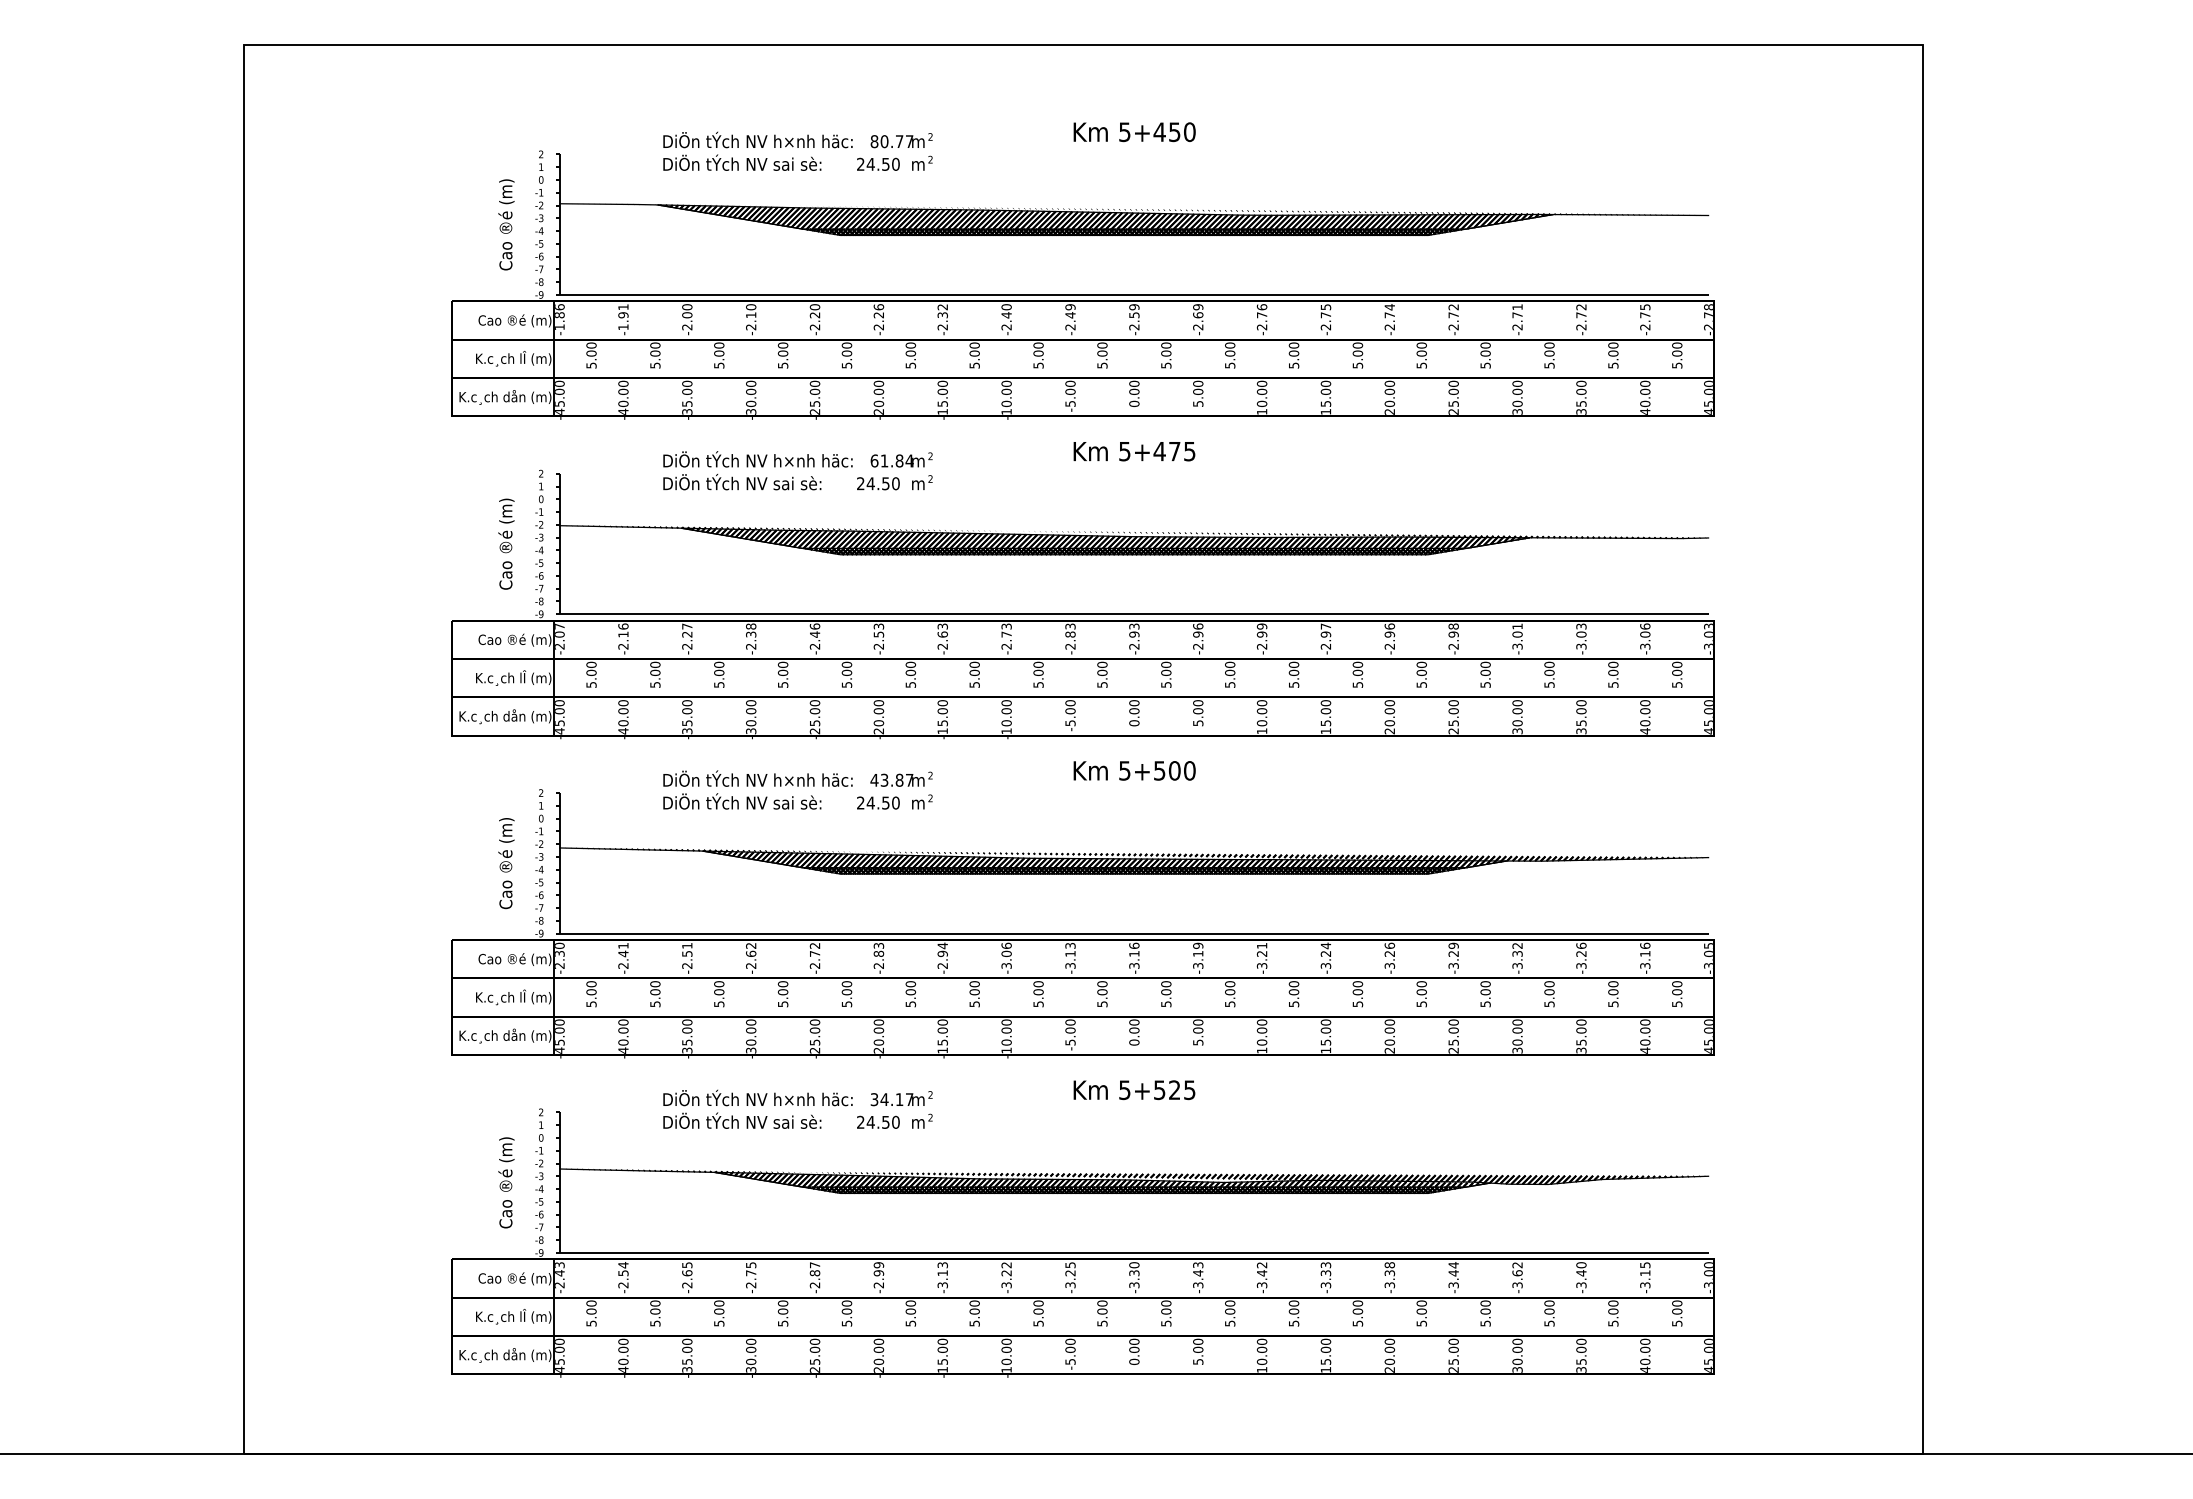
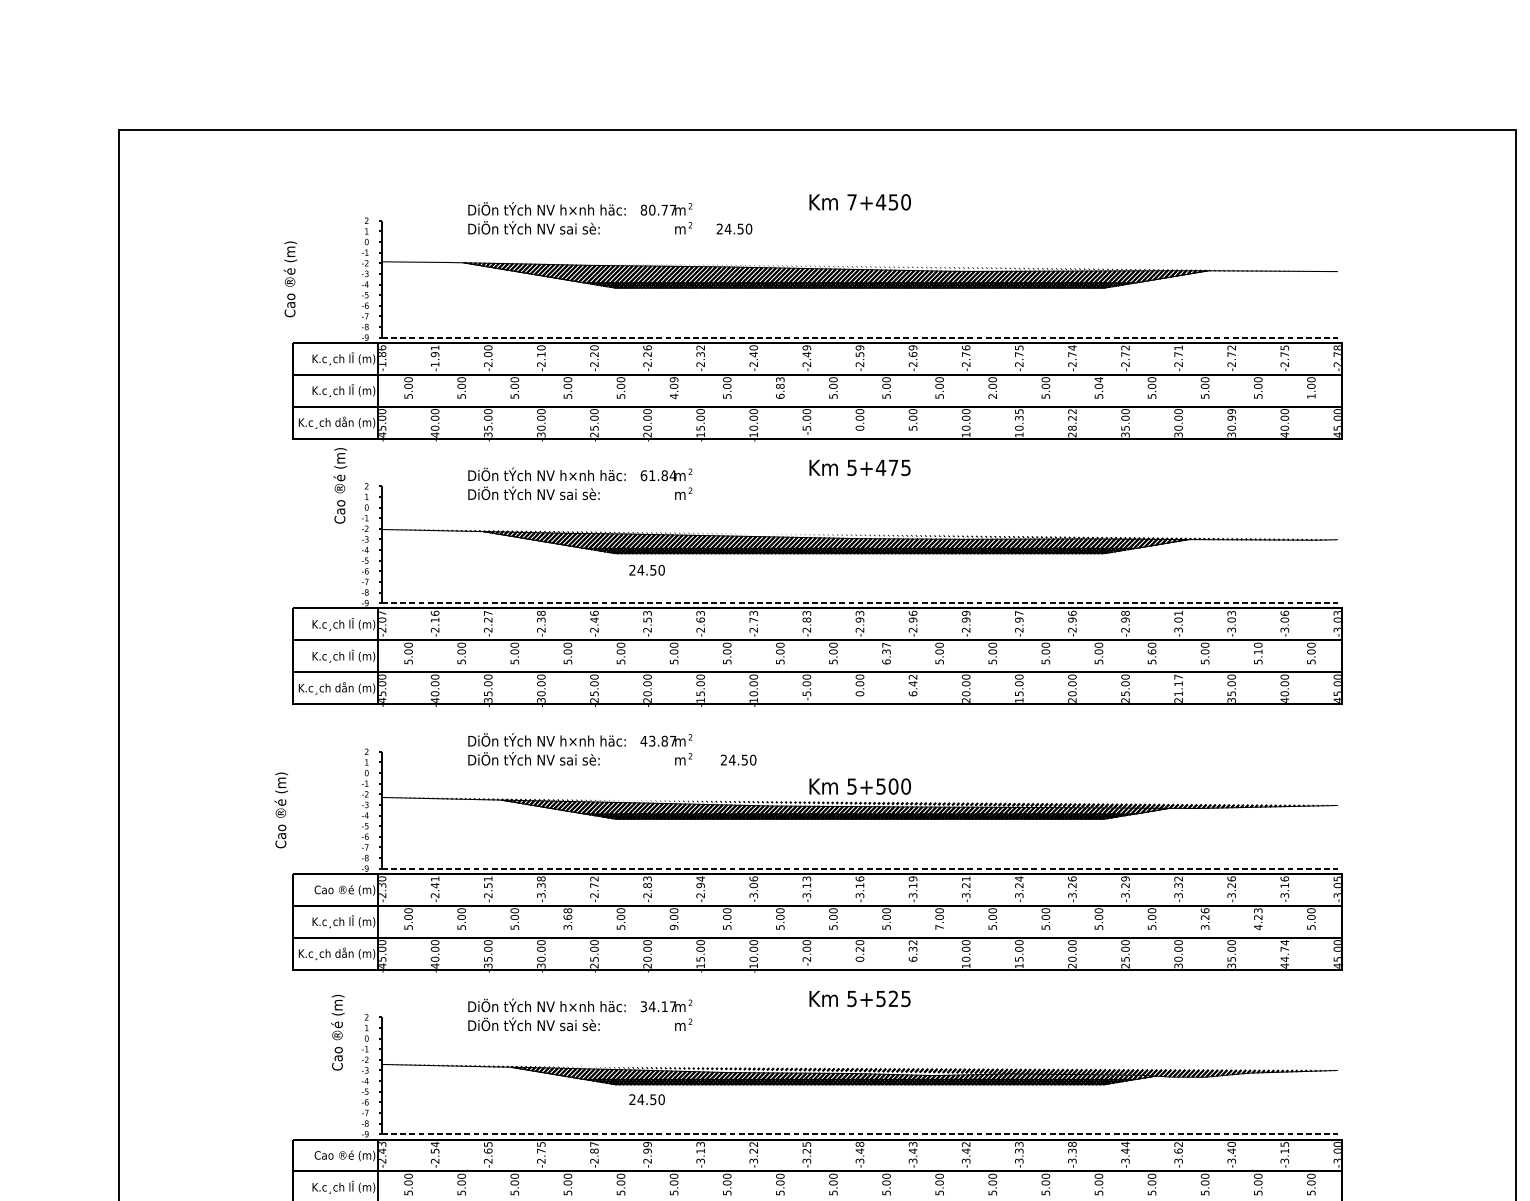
text: (1124, 132) -> (851, 202), 5+450 -> 7+450
text: (878, 163) -> (734, 228), moved
text: (506, 224) -> (290, 279), moved
line: (1134, 294) -> (860, 337), solid -> dashed
text: (501, 320) -> (333, 358), Cao ®é (m) -> K.c¸ch lÎ (m)
text: (1421, 345) -> (1098, 379), 5.00 -> 5.04
text: (910, 355) -> (673, 388), 5.00 -> 4.09
text: (1038, 355) -> (780, 388), 5.00 -> 6.83
text: (1293, 365) -> (992, 396), 5.00 -> 2.00
text: (1677, 365) -> (1311, 396), 5.00 -> 1.00
text: (1325, 393) -> (1018, 419), 15.00 -> 10.35
text: (1389, 393) -> (1072, 419), 20.00 -> 28.22
text: (1581, 394) -> (1231, 420), 35.00 -> 30.99
text: (1453, 411) -> (1125, 434), 25.00 -> 35.00
text: (878, 483) -> (647, 570), moved
text: (506, 543) -> (340, 485), moved
line: (1134, 614) -> (860, 603), solid -> dashed
text: (501, 639) -> (333, 624), Cao ®é (m) -> K.c¸ch lÎ (m)
text: (1485, 672) -> (1151, 651), 5.00 -> 5.60
text: (1613, 672) -> (1258, 651), 5.00 -> 5.10
text: (1166, 674) -> (886, 653), 5.00 -> 6.37
text: (1198, 713) -> (913, 685), 5.00 -> 6.42
text: (1517, 717) -> (1178, 689), 30.00 -> 21.17
text: (1261, 731) -> (965, 700), 10.00 -> 20.00
text: (1134, 770) -> (860, 786), moved
text: (878, 802) -> (738, 759), moved
text: (506, 863) -> (281, 810), moved
line: (1134, 933) -> (860, 868), solid -> dashed
text: (751, 955) -> (541, 886), -2.62 -> -3.38
text: (782, 993) -> (567, 918), 5.00 -> 3.68
text: (1549, 993) -> (1205, 918), 5.00 -> 3.26
text: (1613, 994) -> (1258, 919), 5.00 -> 4.23
text: (910, 1004) -> (673, 927), 5.00 -> 9.00
text: (1230, 1004) -> (939, 927), 5.00 -> 7.00
text: (1134, 1030) -> (860, 949), 0.00 -> 0.20
text: (1198, 1032) -> (913, 950), 5.00 -> 6.32
text: (1645, 1032) -> (1284, 950), 40.00 -> 44.74
text: (1070, 1042) -> (806, 959), -5.00 -> -2.00
text: (878, 1121) -> (647, 1098), moved
text: (506, 1182) -> (337, 1032), moved
line: (1134, 1252) -> (860, 1133), solid -> dashed
text: (1134, 1269) -> (860, 1147), -3.30 -> -3.48

